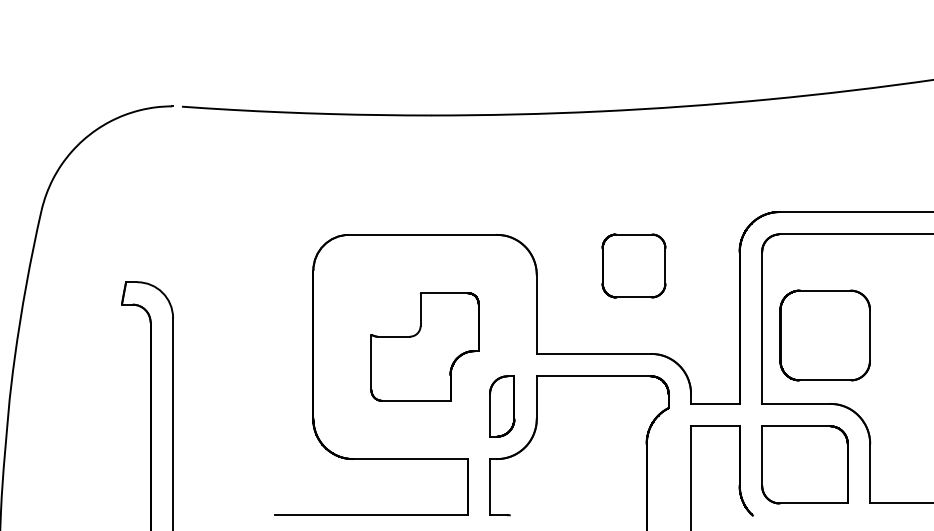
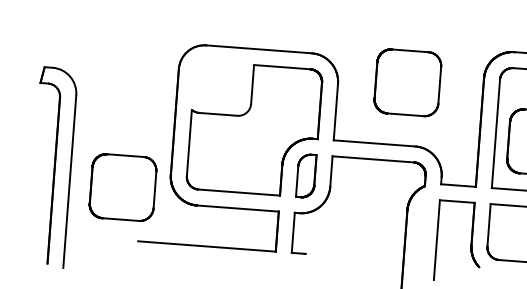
part: (633, 265) -> (407, 82), size x1.43
part: (424, 346) -> (254, 129), size x1.67
part: (247, 441) -> (122, 187), added

